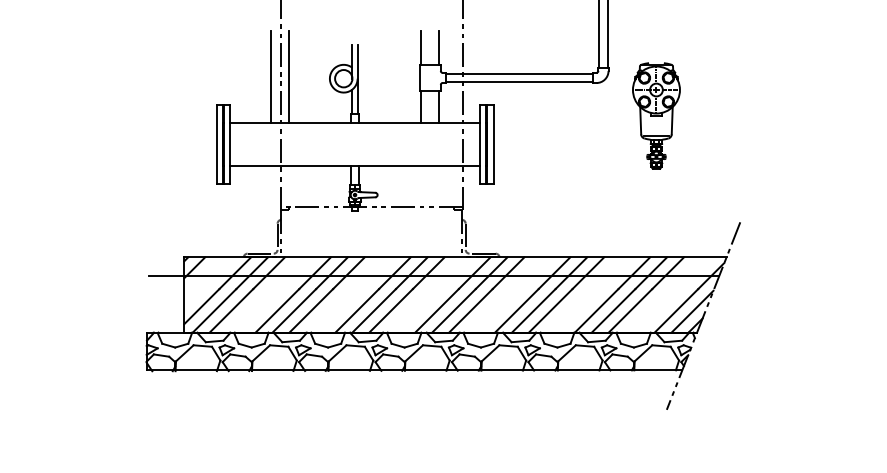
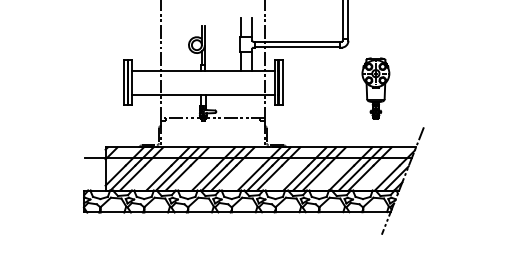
line: (271, 77) -> (155, 44), removed
line: (288, 77) -> (165, 44), removed
part: (655, 115) -> (375, 88), moved

